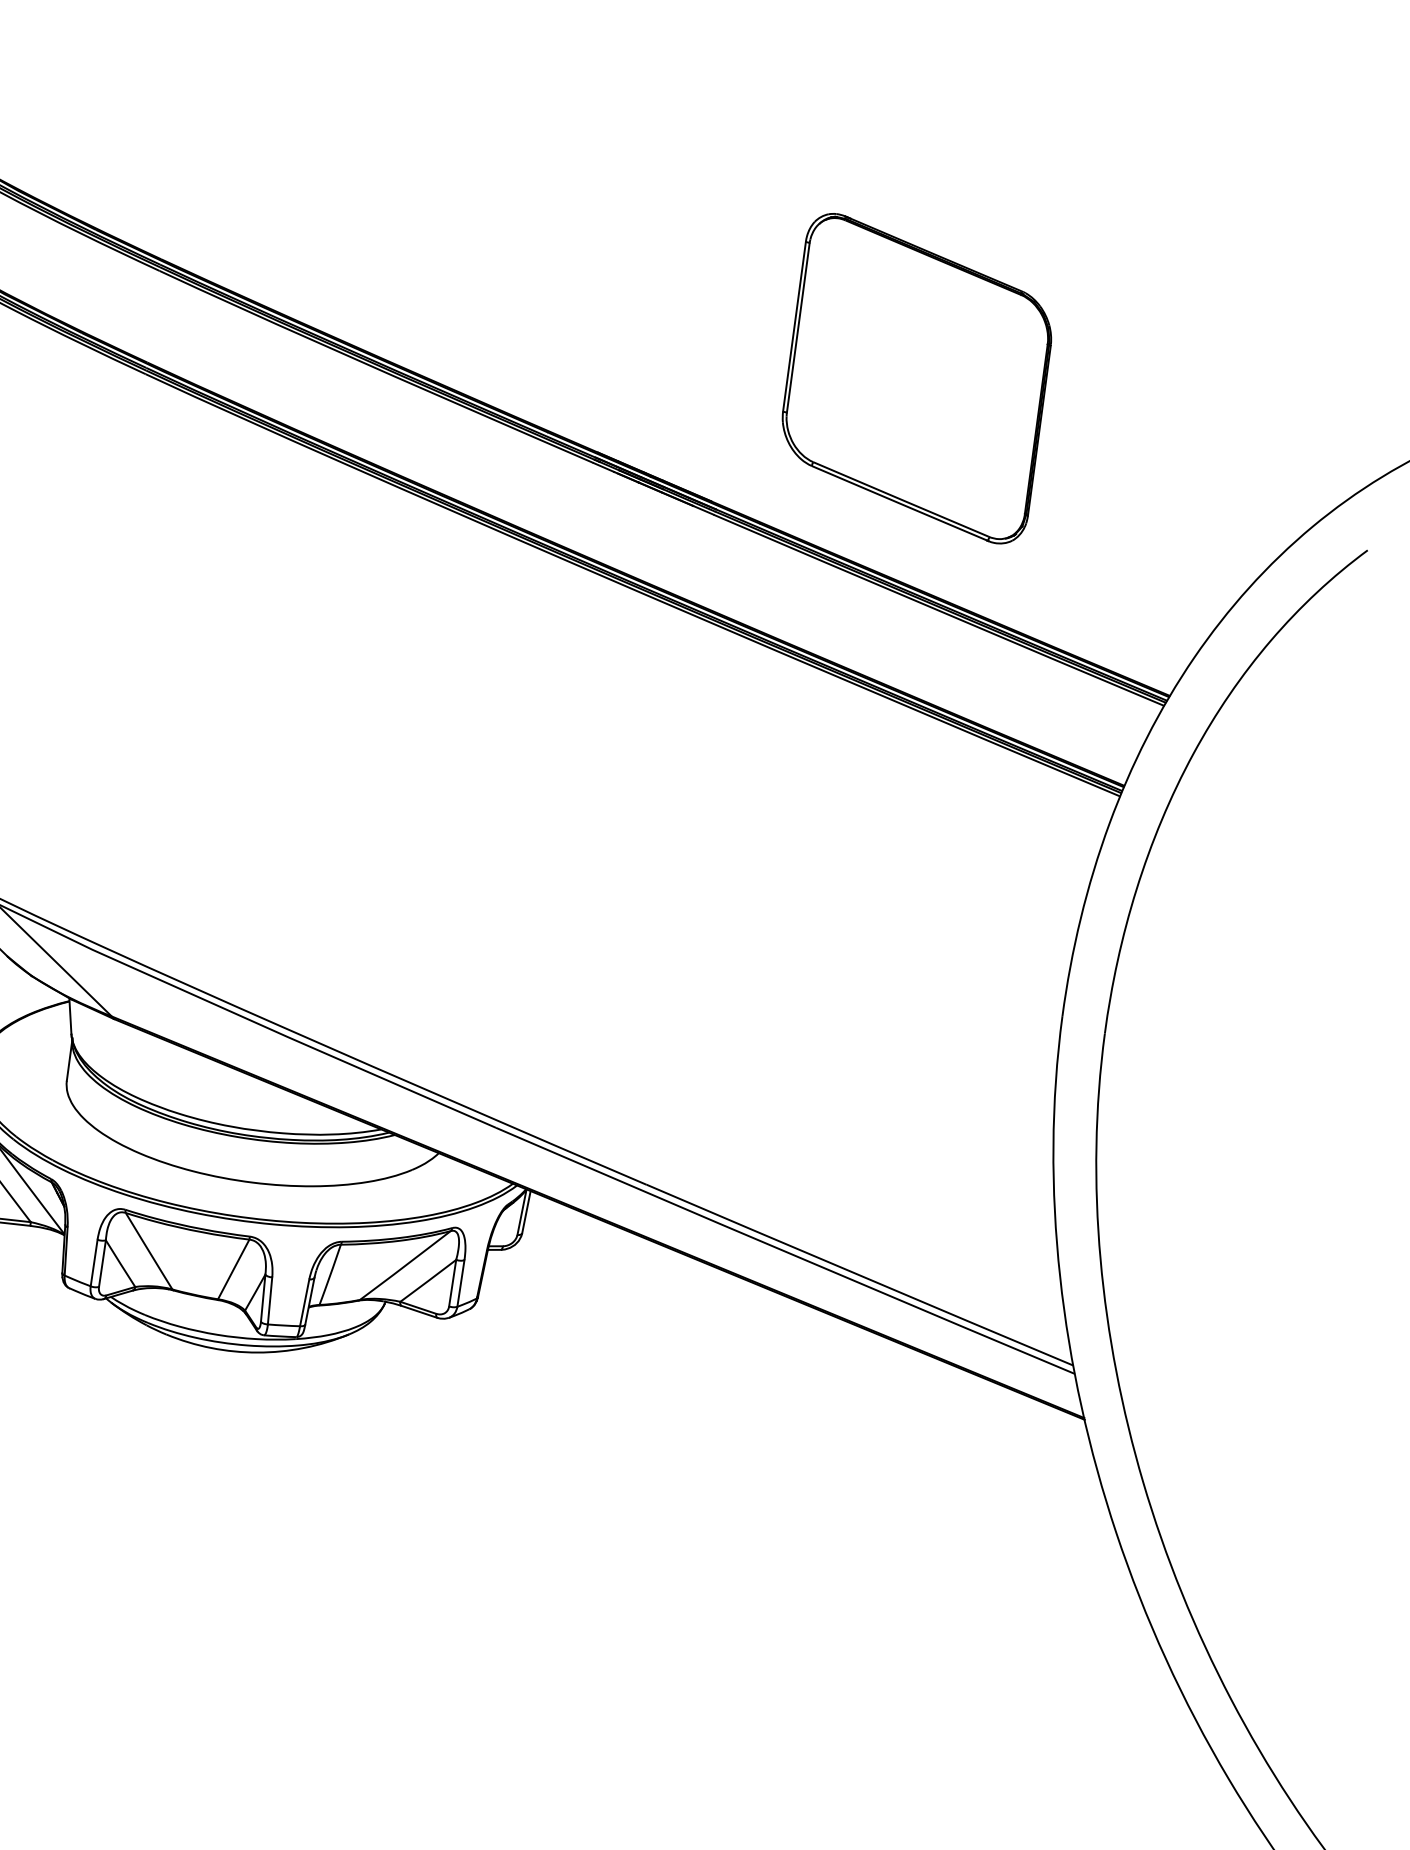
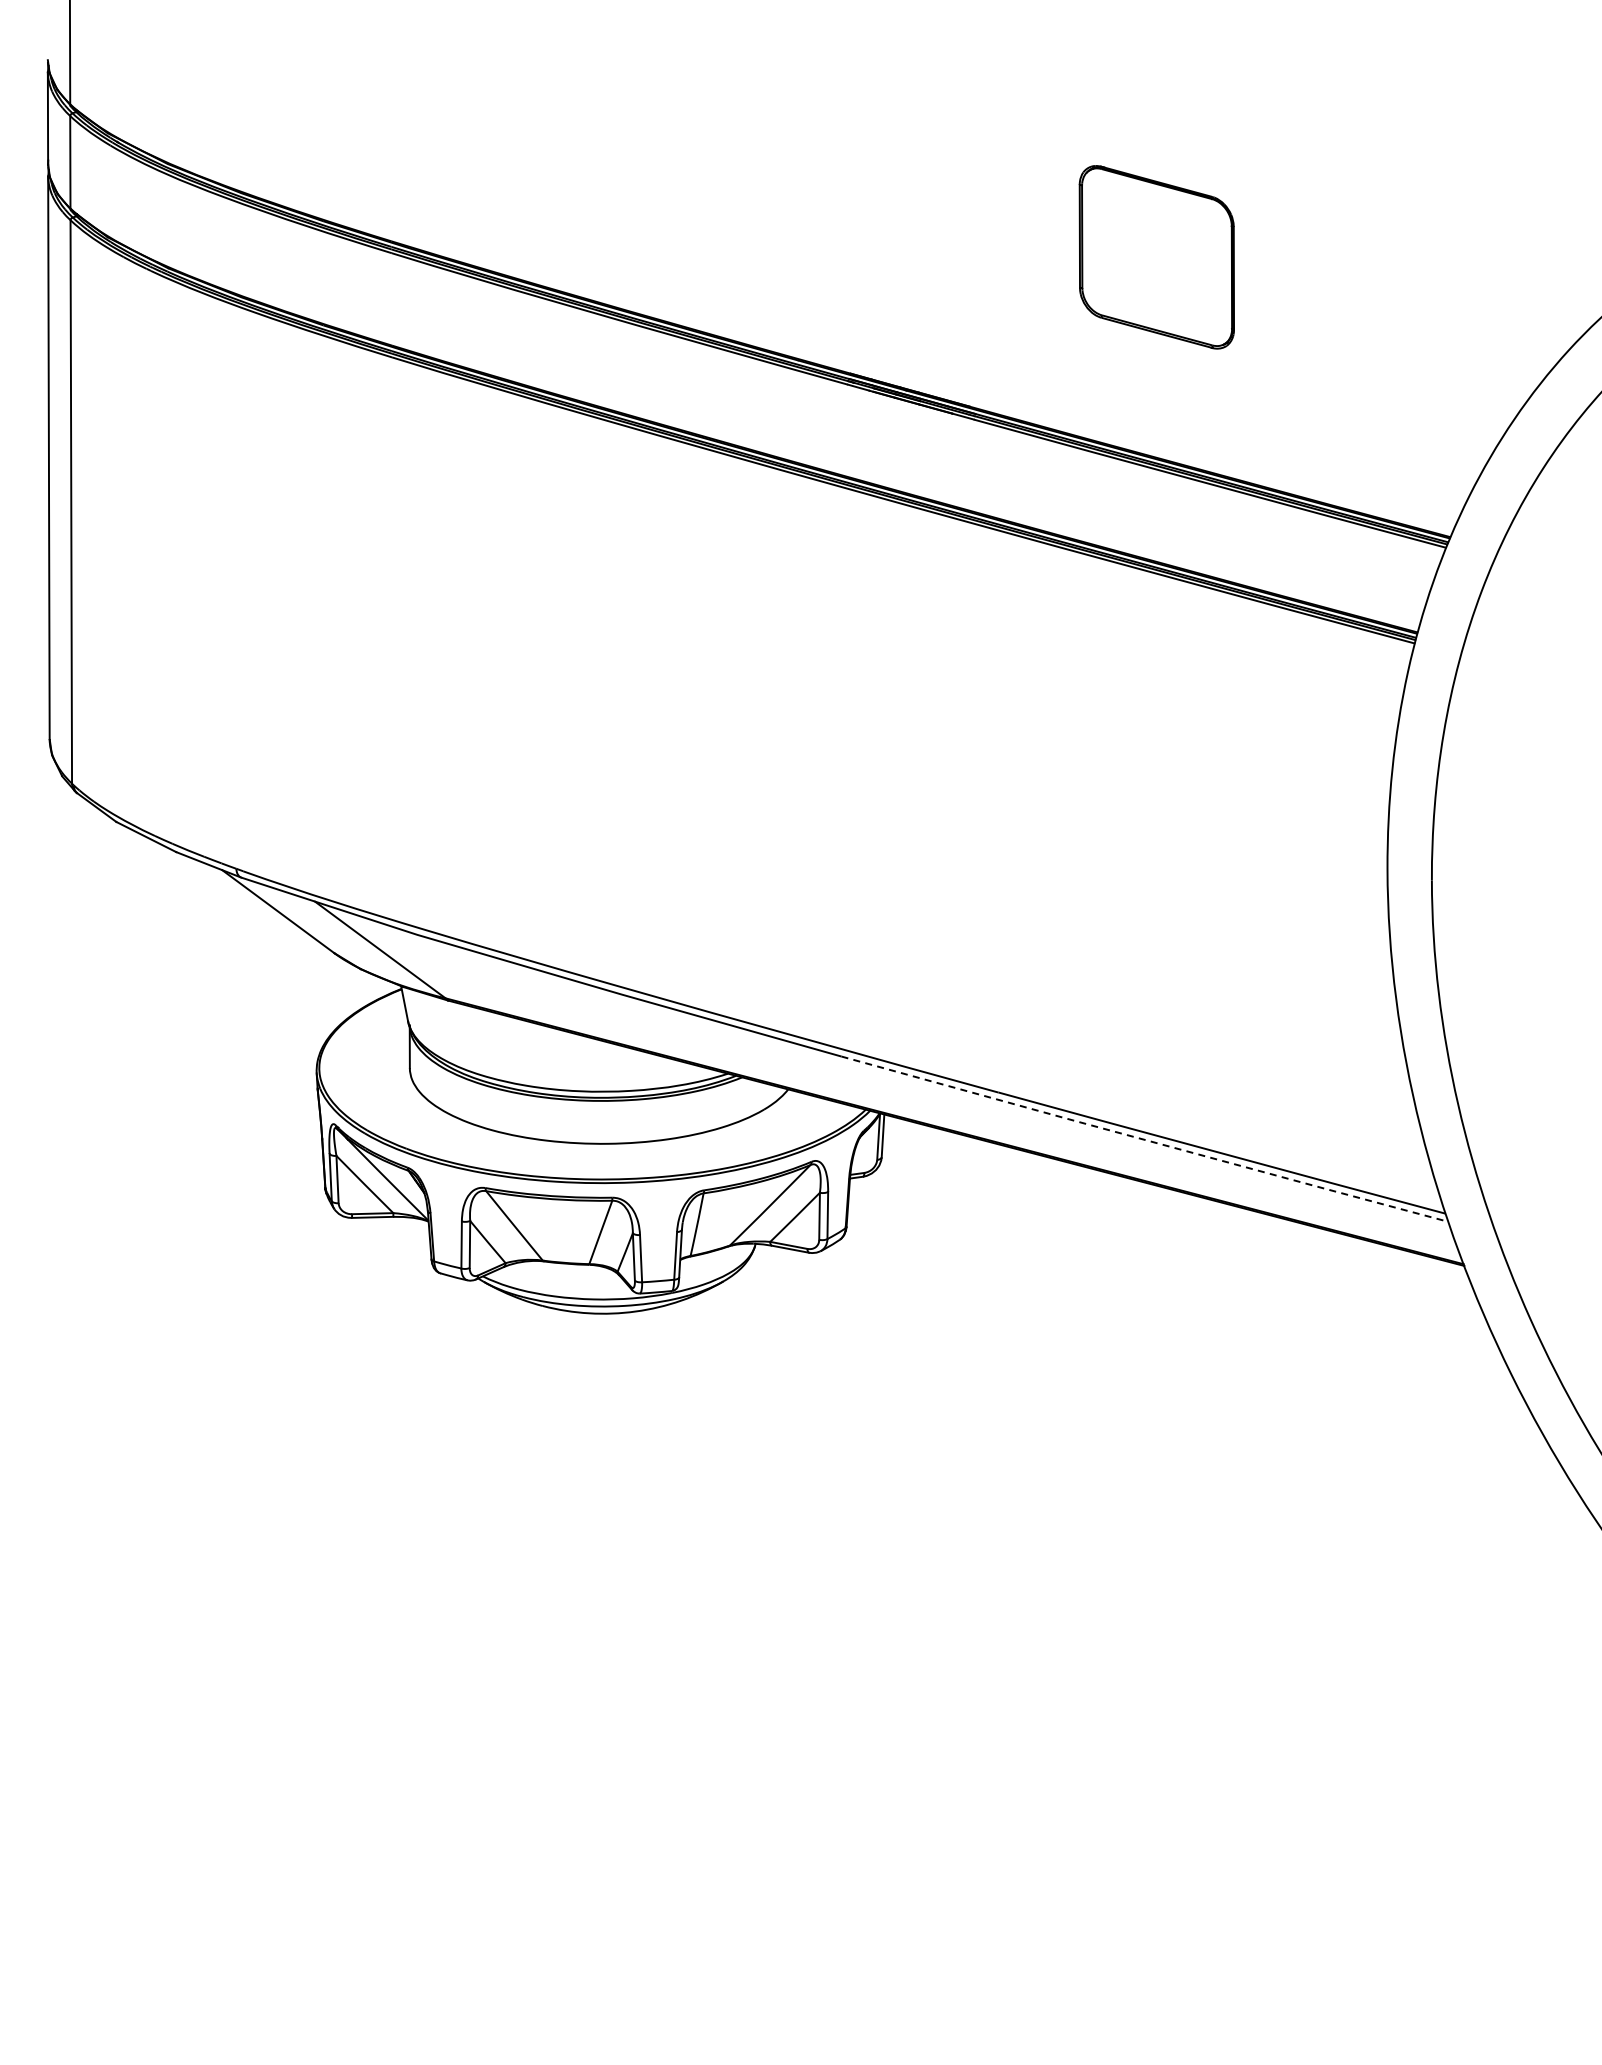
part: (916, 378) -> (1156, 257), size x0.6
line: (786, 1251) -> (1145, 1139), solid -> dashed

